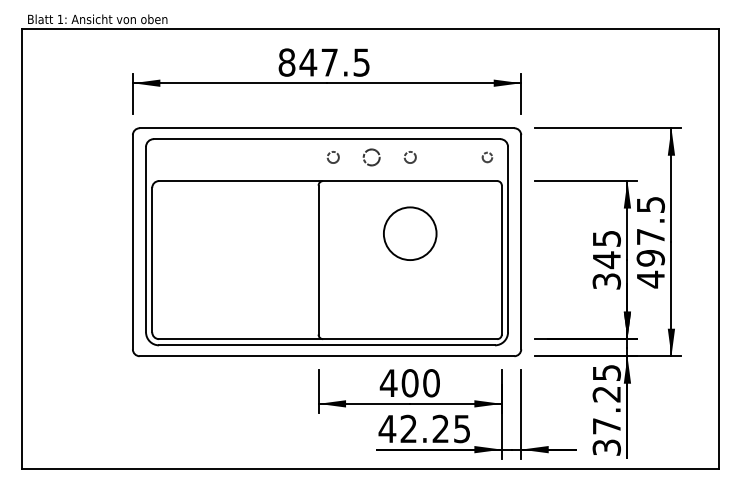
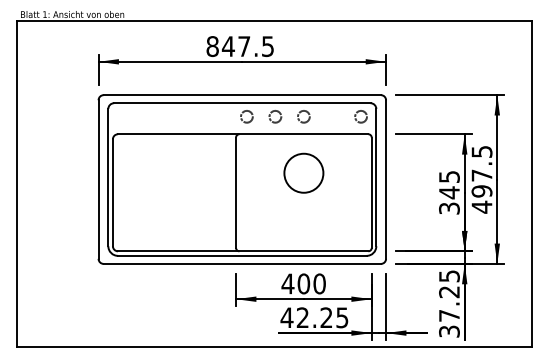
circle: (333, 157) -> (247, 116), size x1.43
circle: (410, 157) -> (304, 116), size x1.43
circle: (487, 157) -> (361, 116), size x1.67

